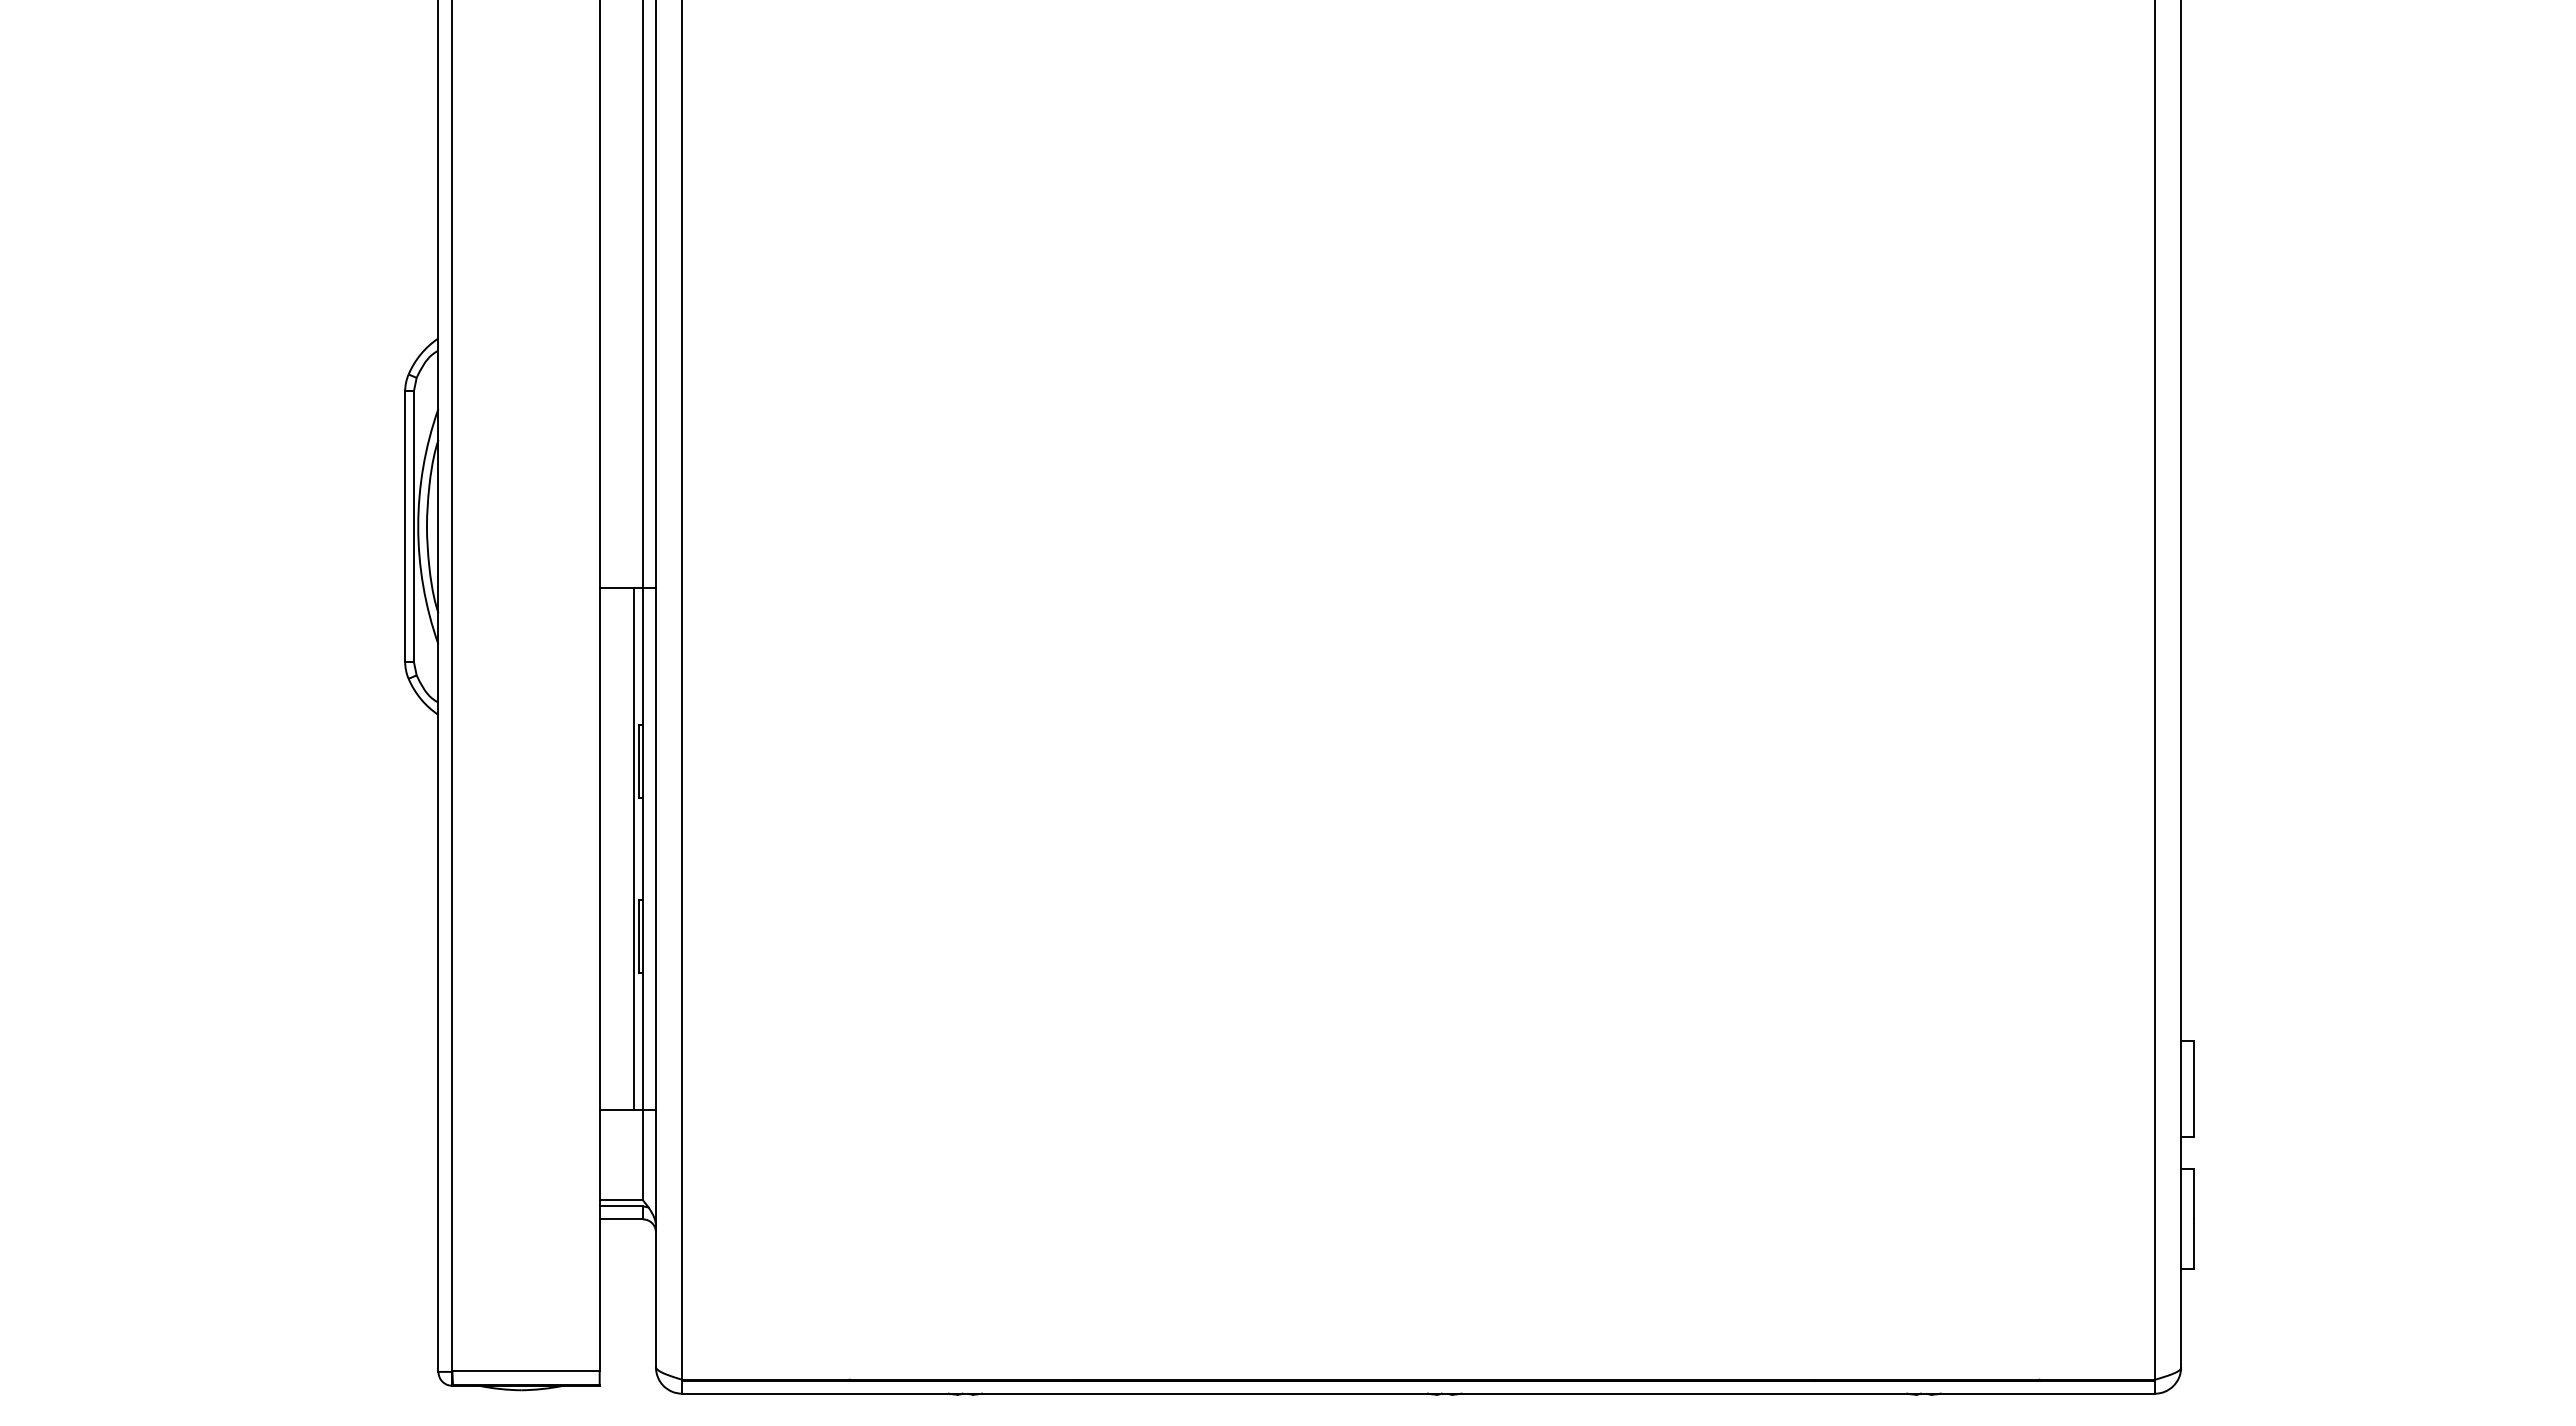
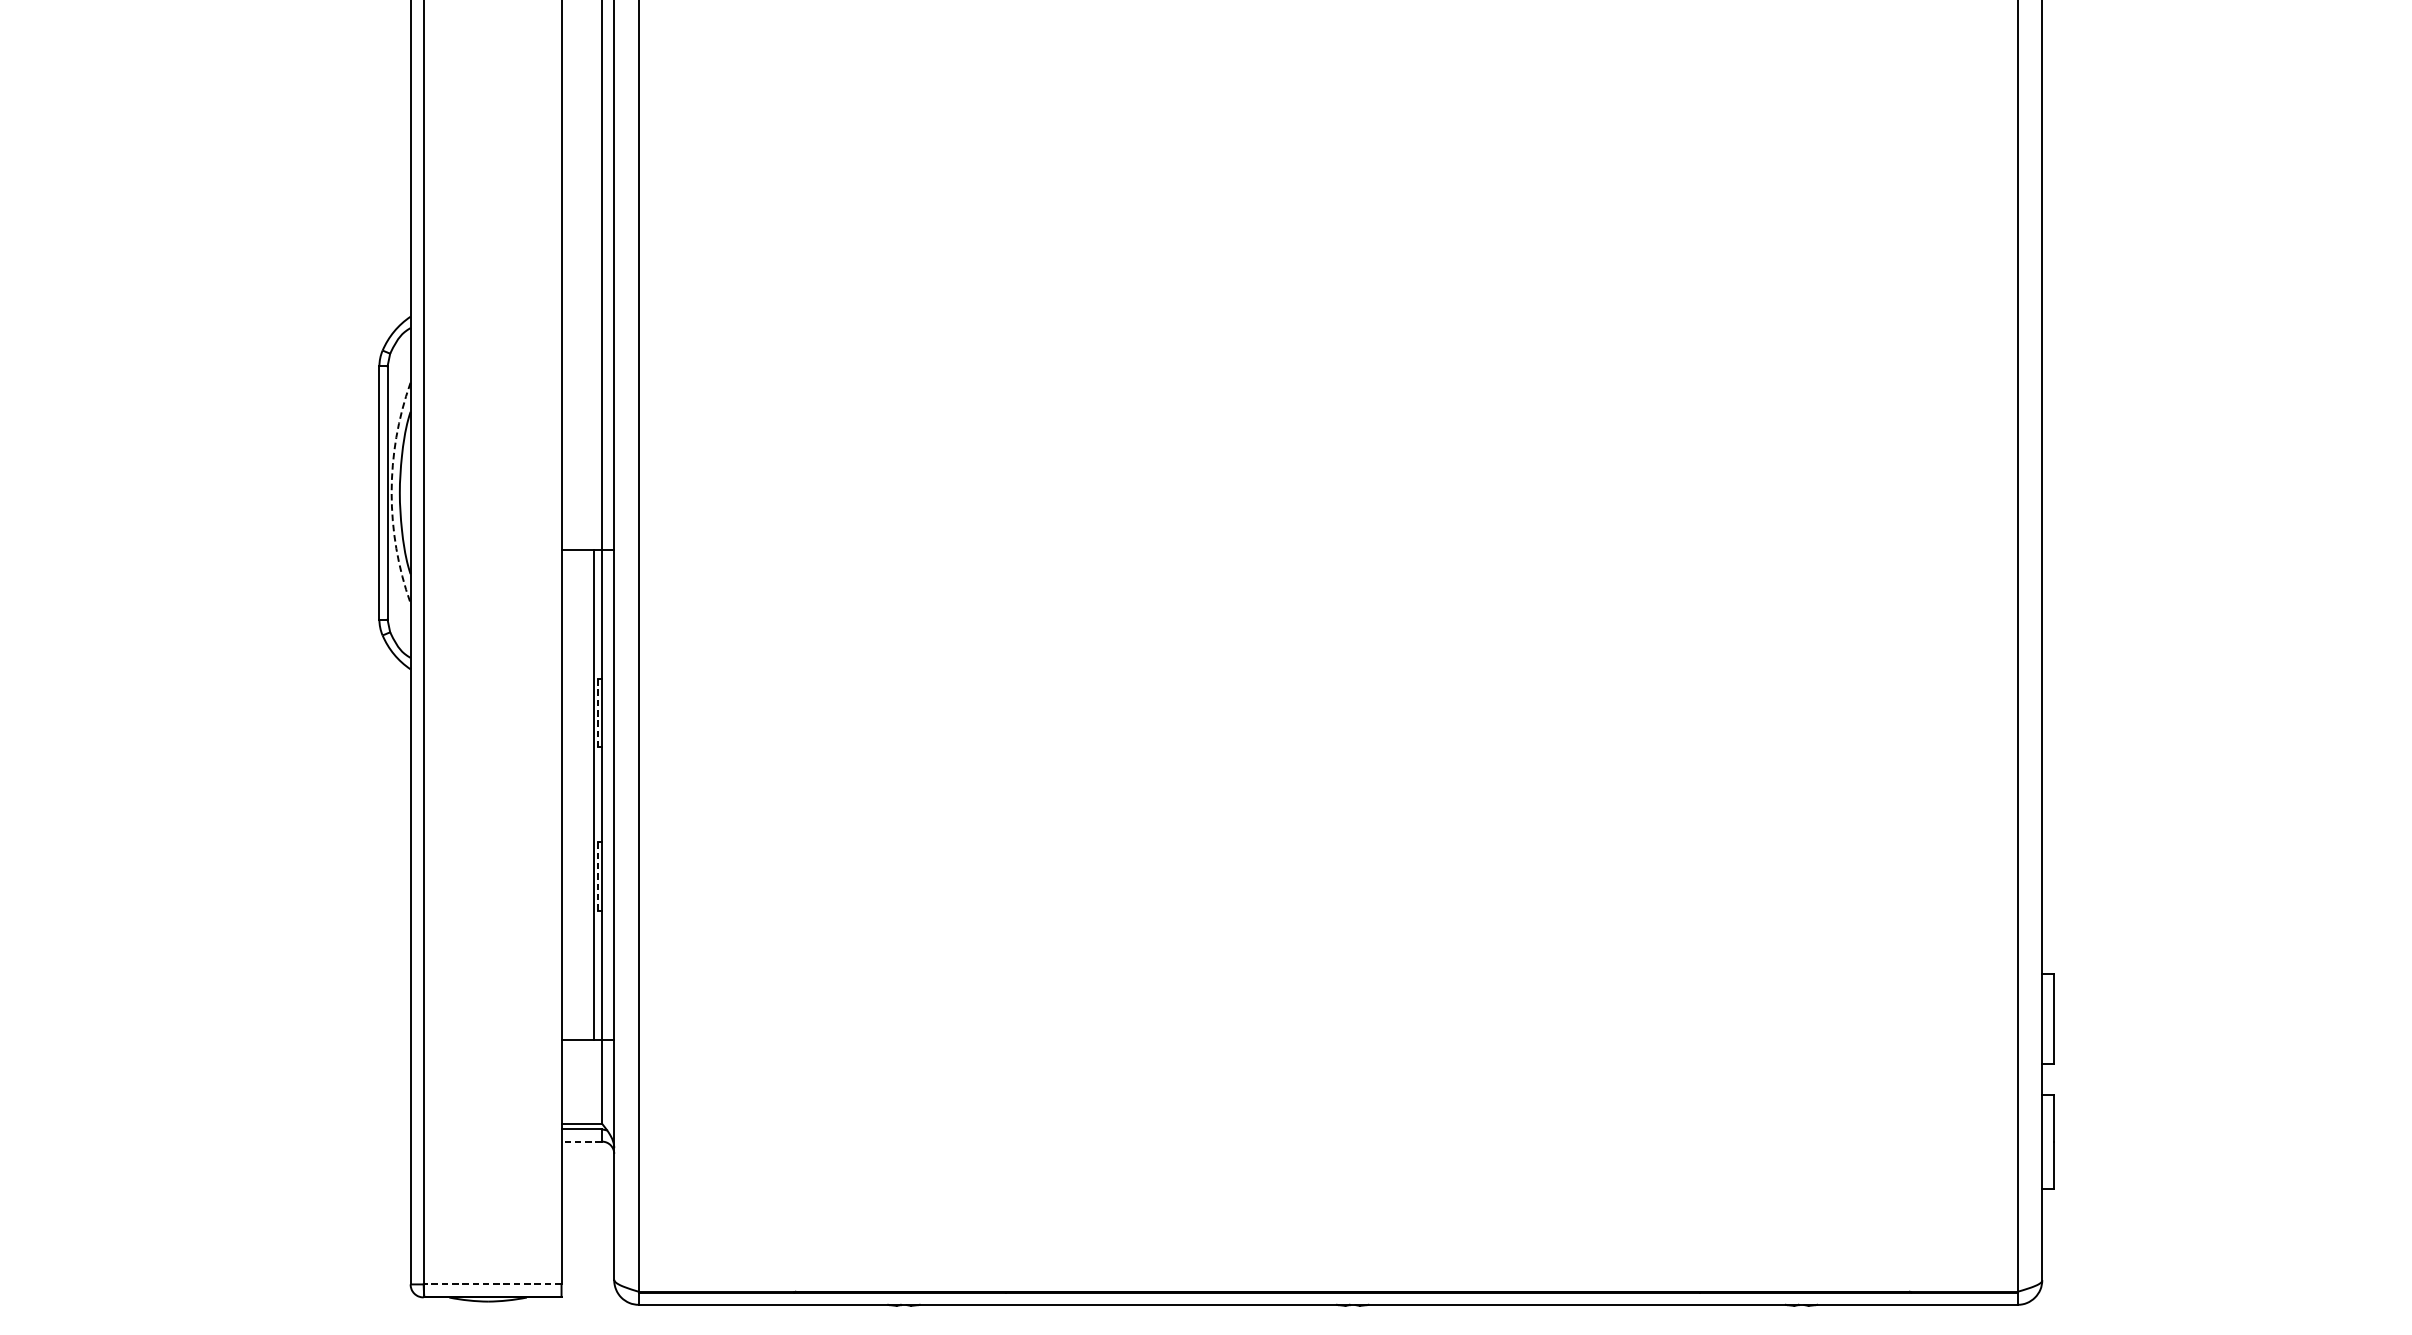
arc: (418, 526) -> (391, 492), solid -> dashed
line: (638, 761) -> (597, 712), solid -> dashed
line: (638, 936) -> (597, 876), solid -> dashed
line: (621, 1219) -> (581, 1141), solid -> dashed
line: (526, 1371) -> (493, 1284), solid -> dashed

